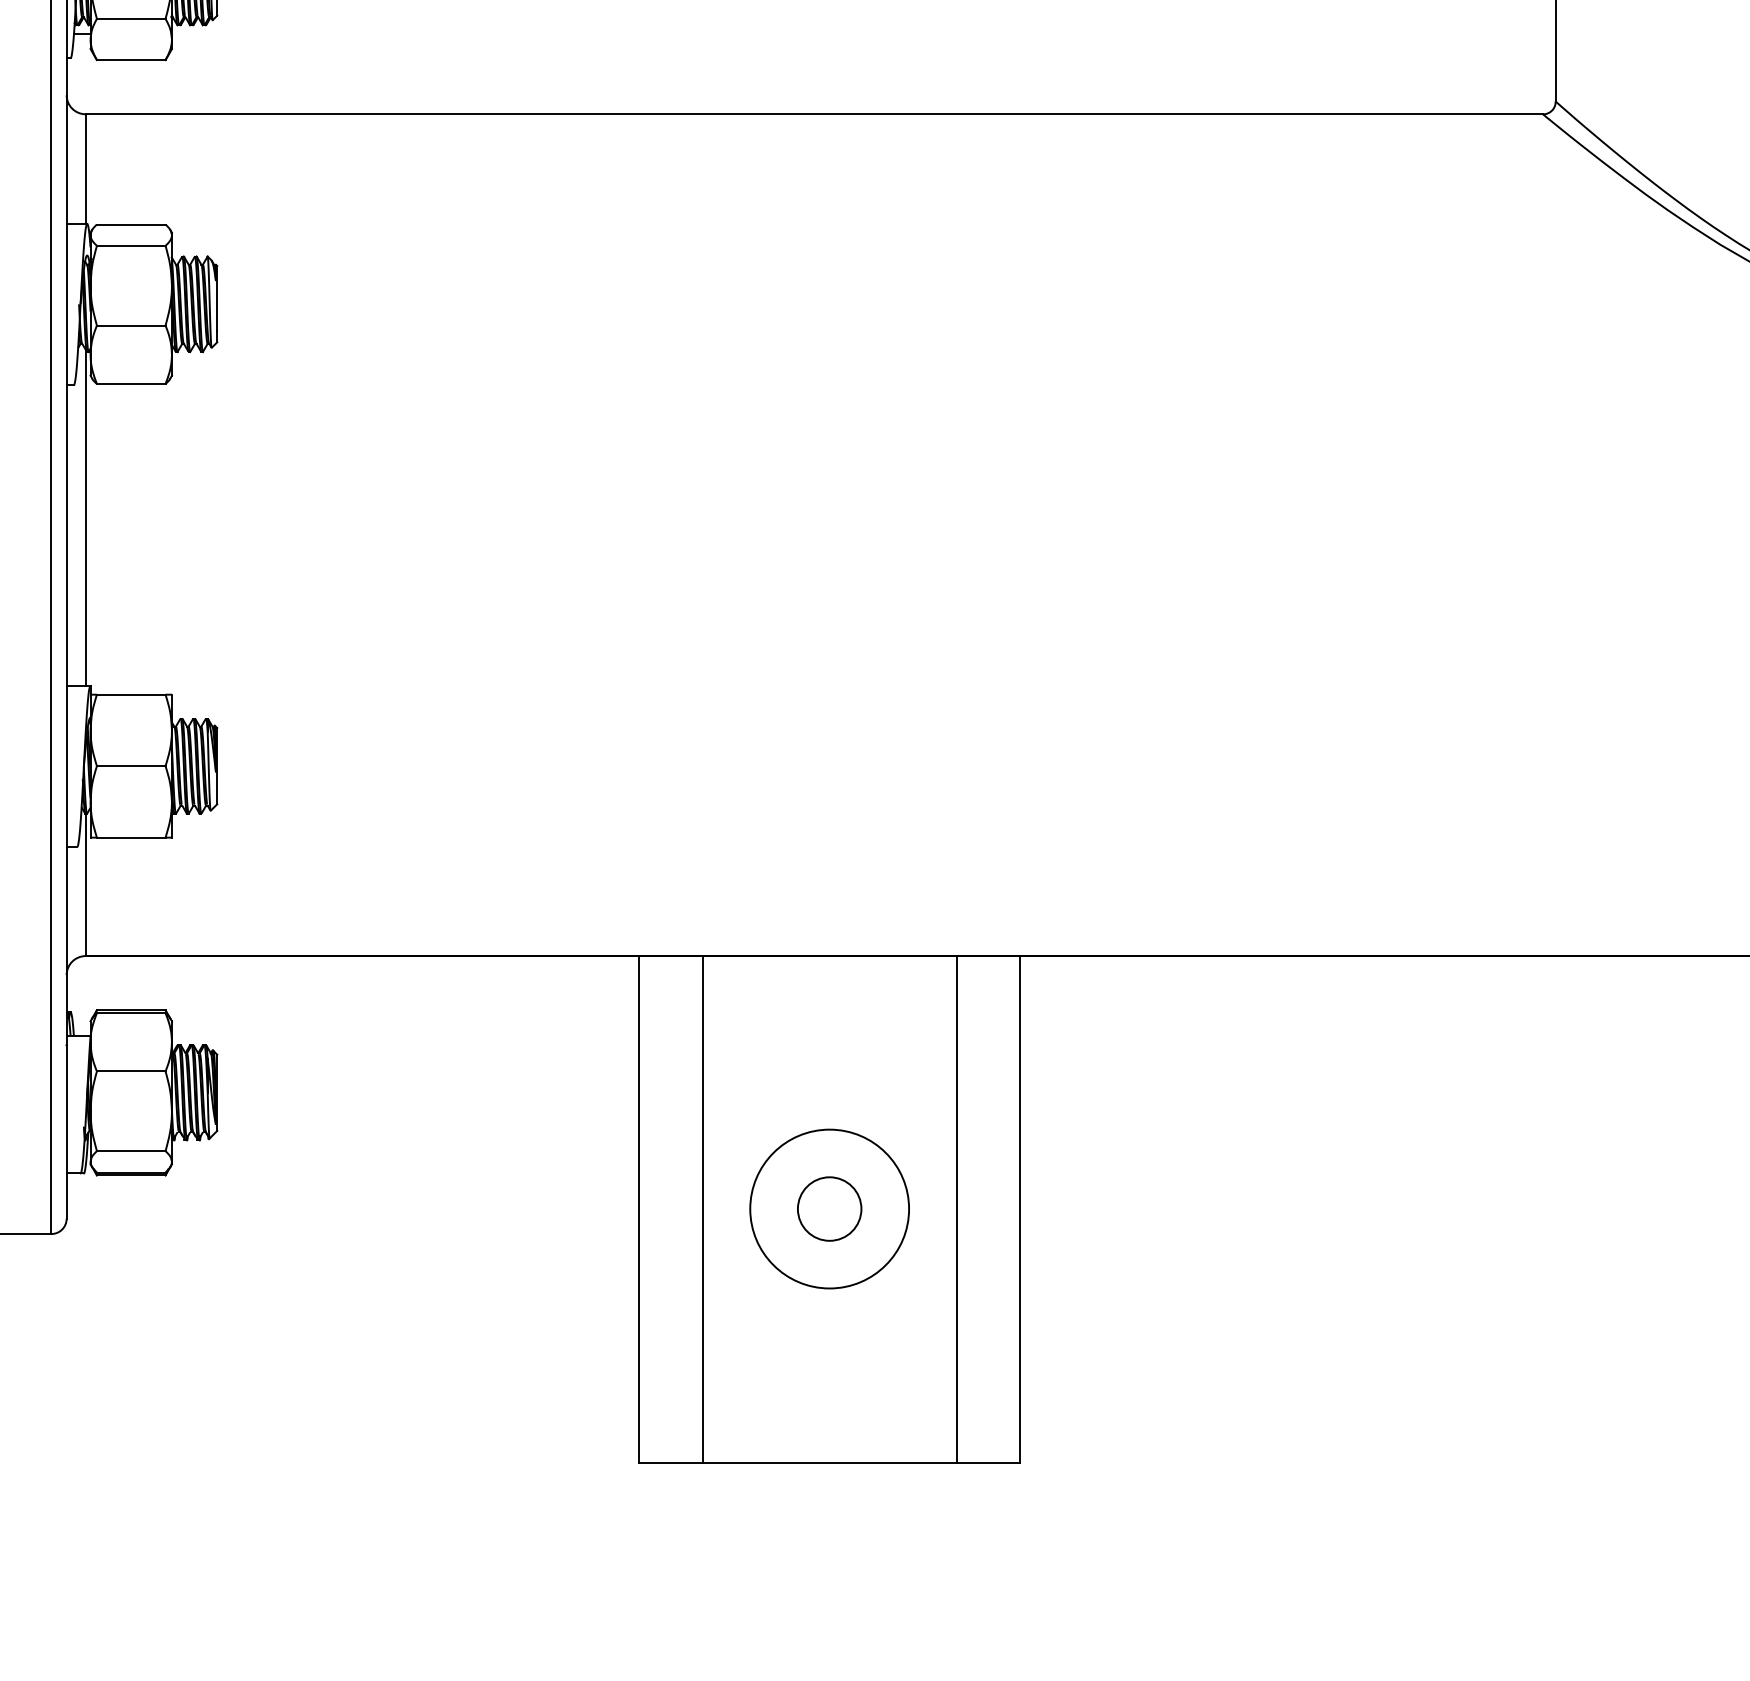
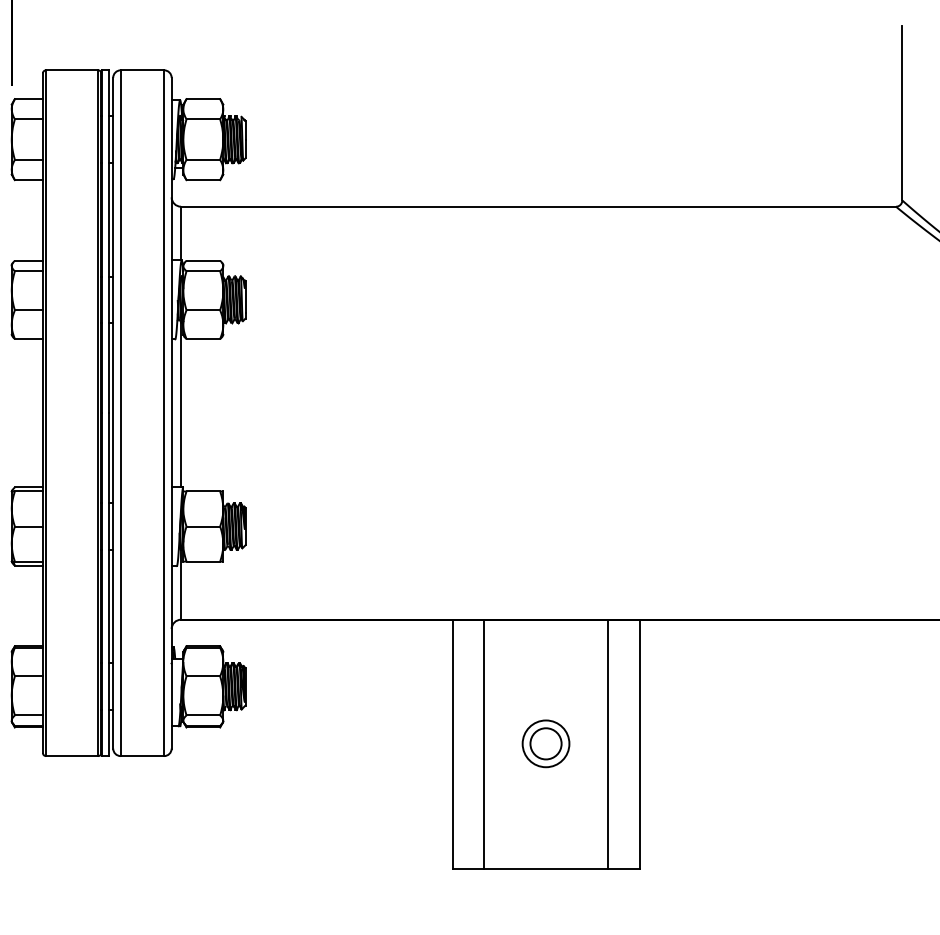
circle: (830, 1208) -> (546, 743), size x0.6

